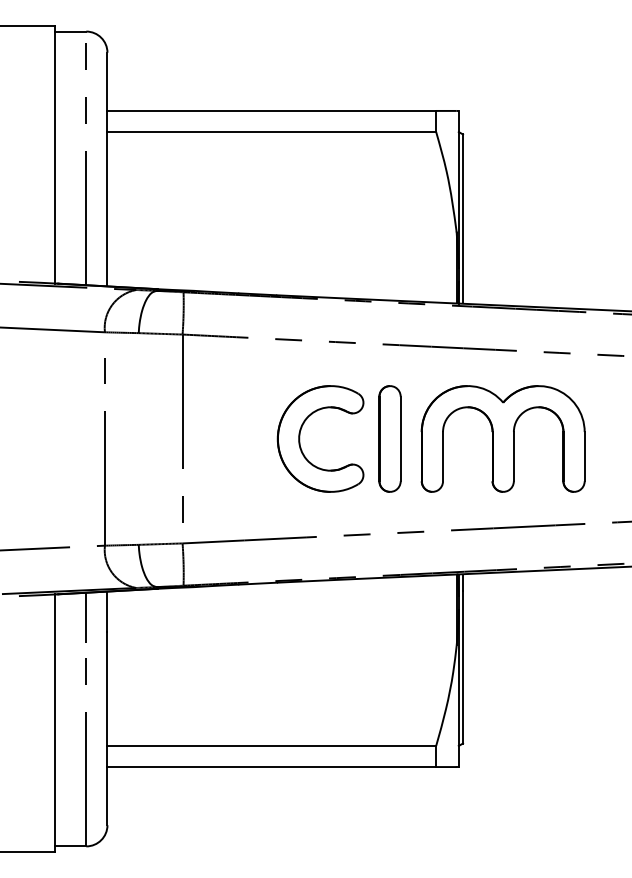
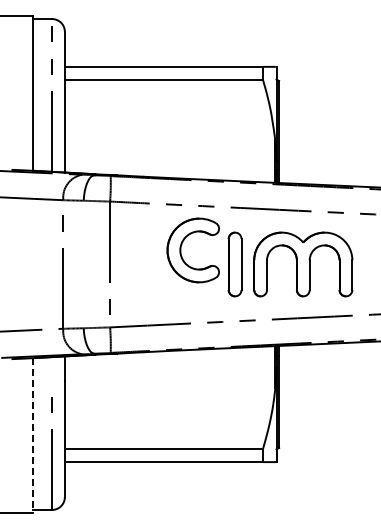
part: (301, 439) -> (181, 250), moved
line: (86, 618) -> (52, 372), removed
line: (55, 724) -> (33, 436), solid -> dashed

